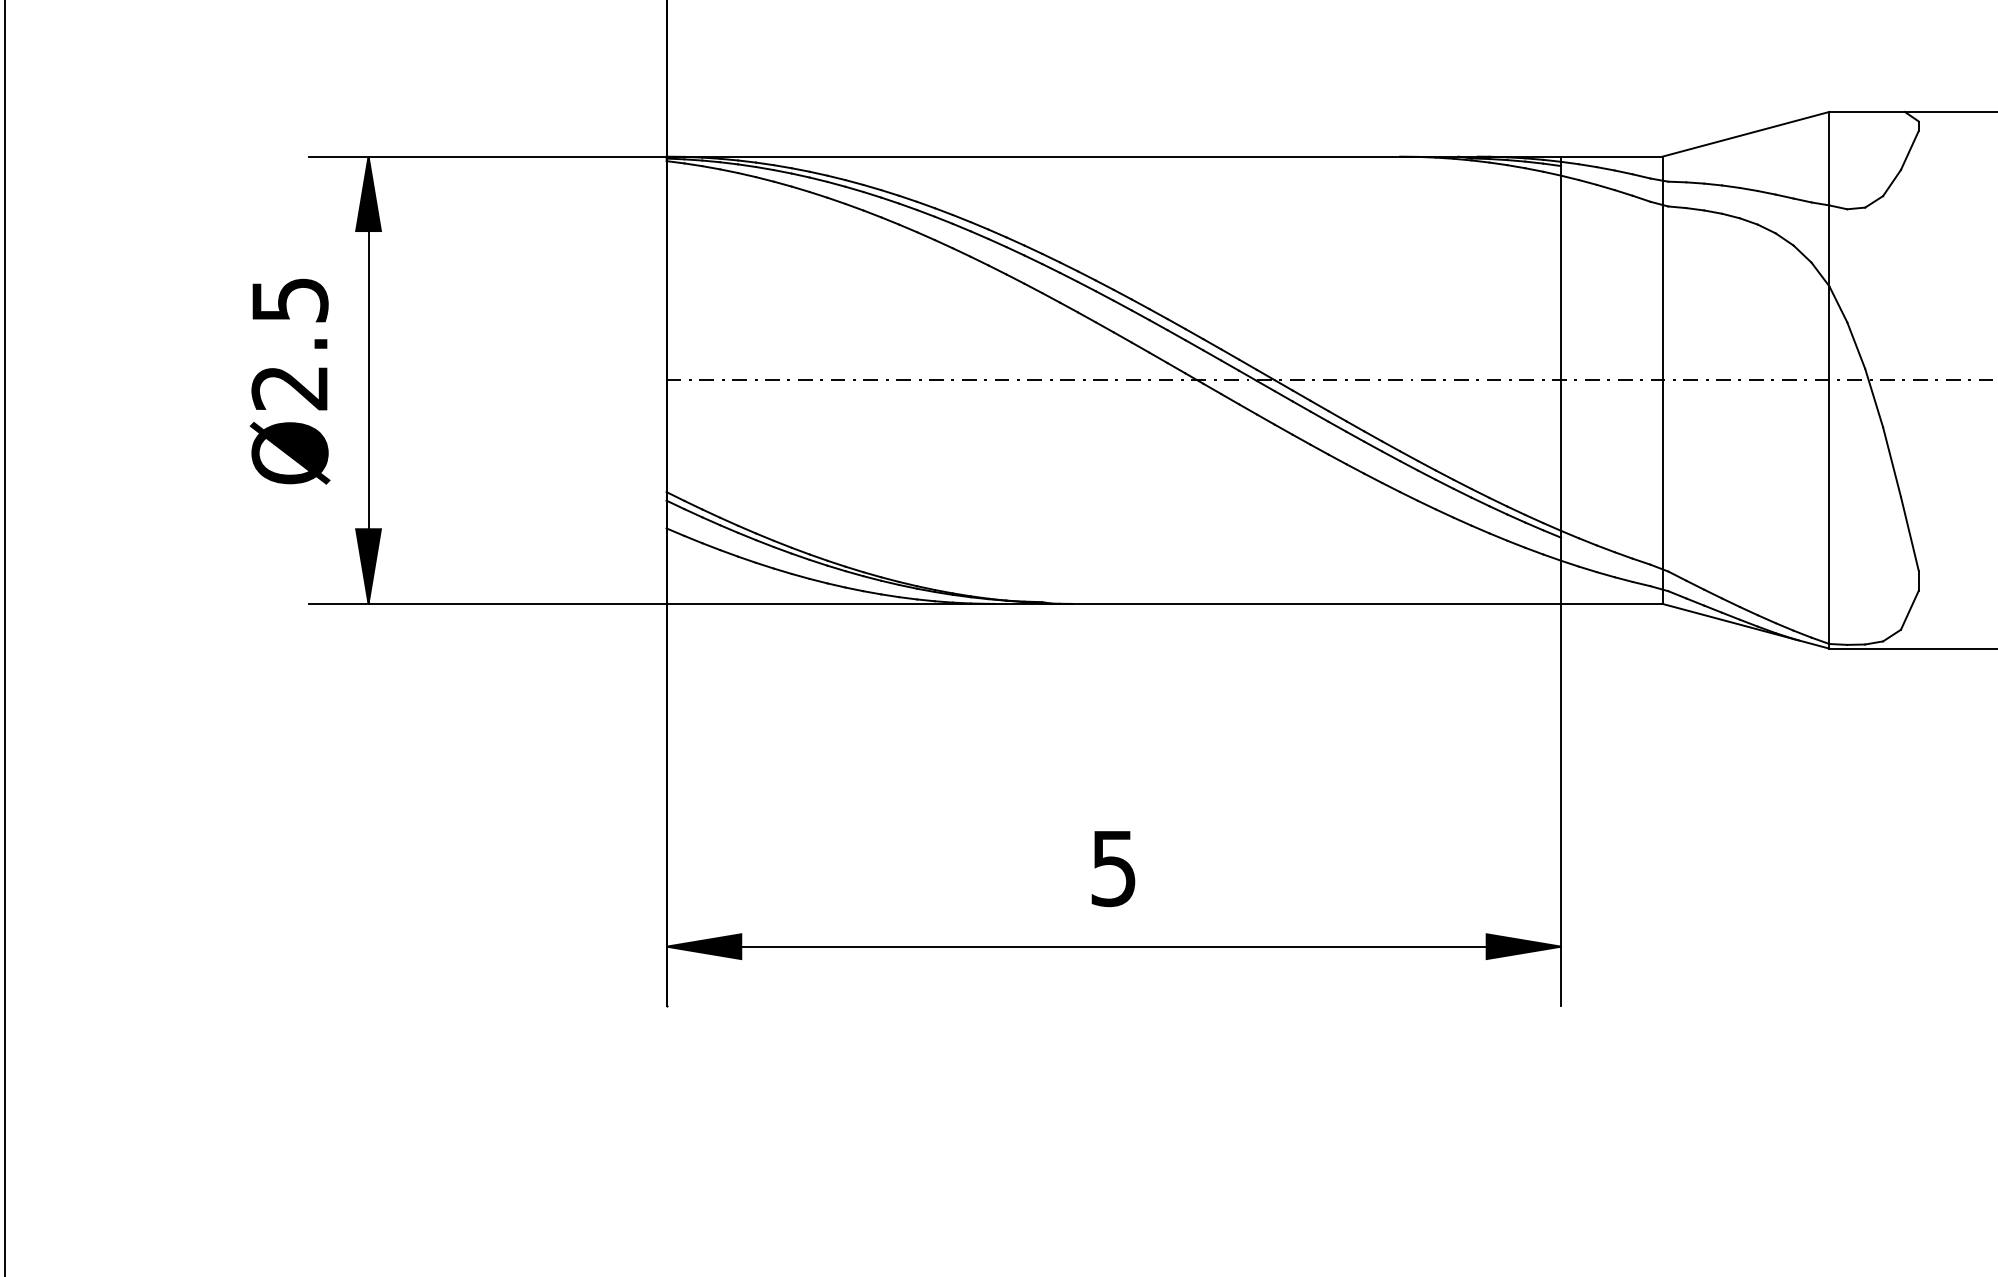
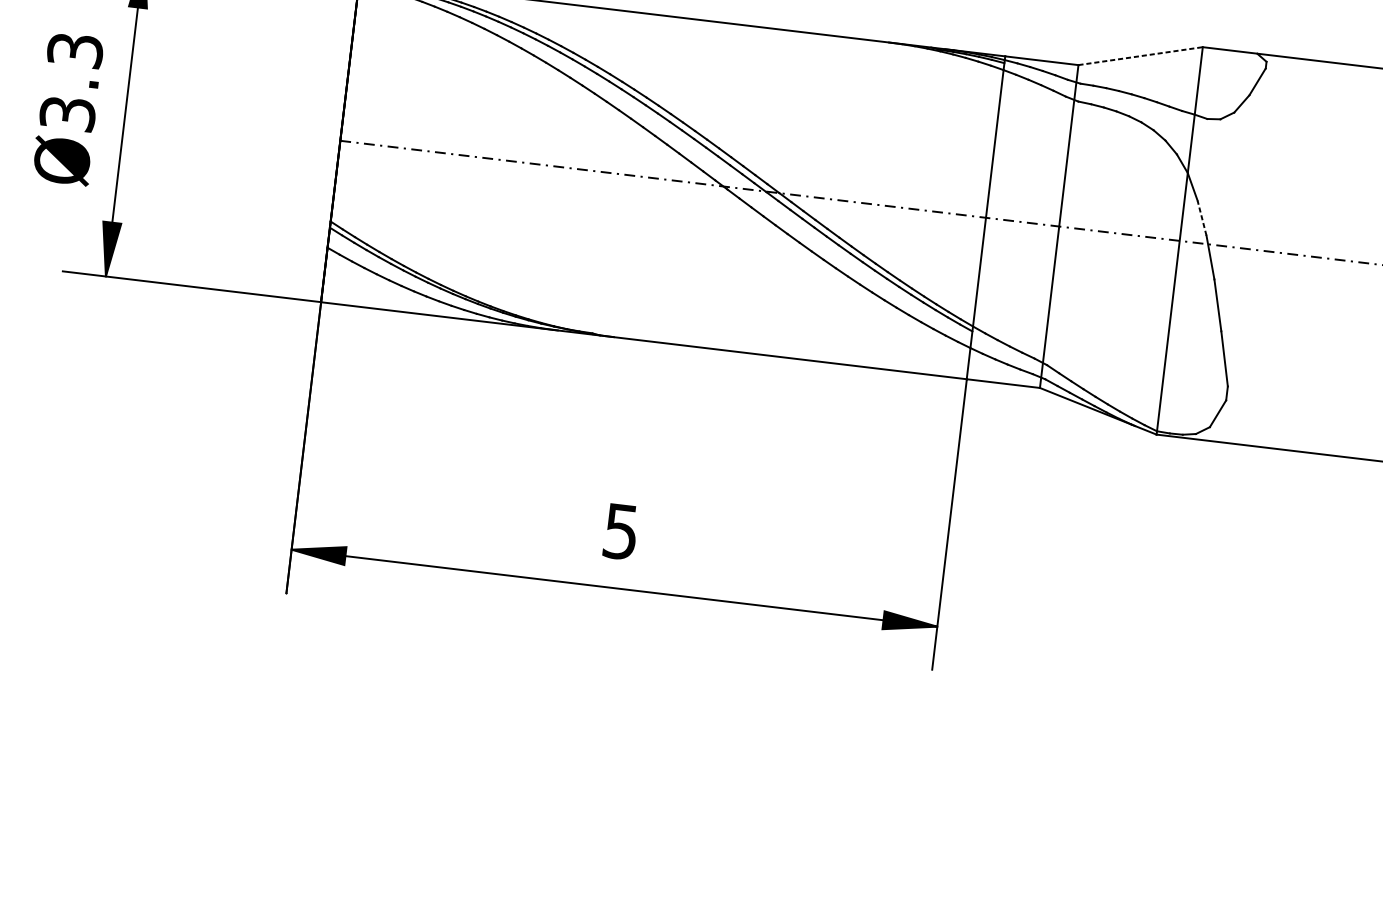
line: (1746, 134) -> (1141, 56), solid -> dashed
text: (289, 344) -> (71, 82), Ø2.5 -> Ø3.3
line: (1856, 345) -> (1202, 218), solid -> dashed

